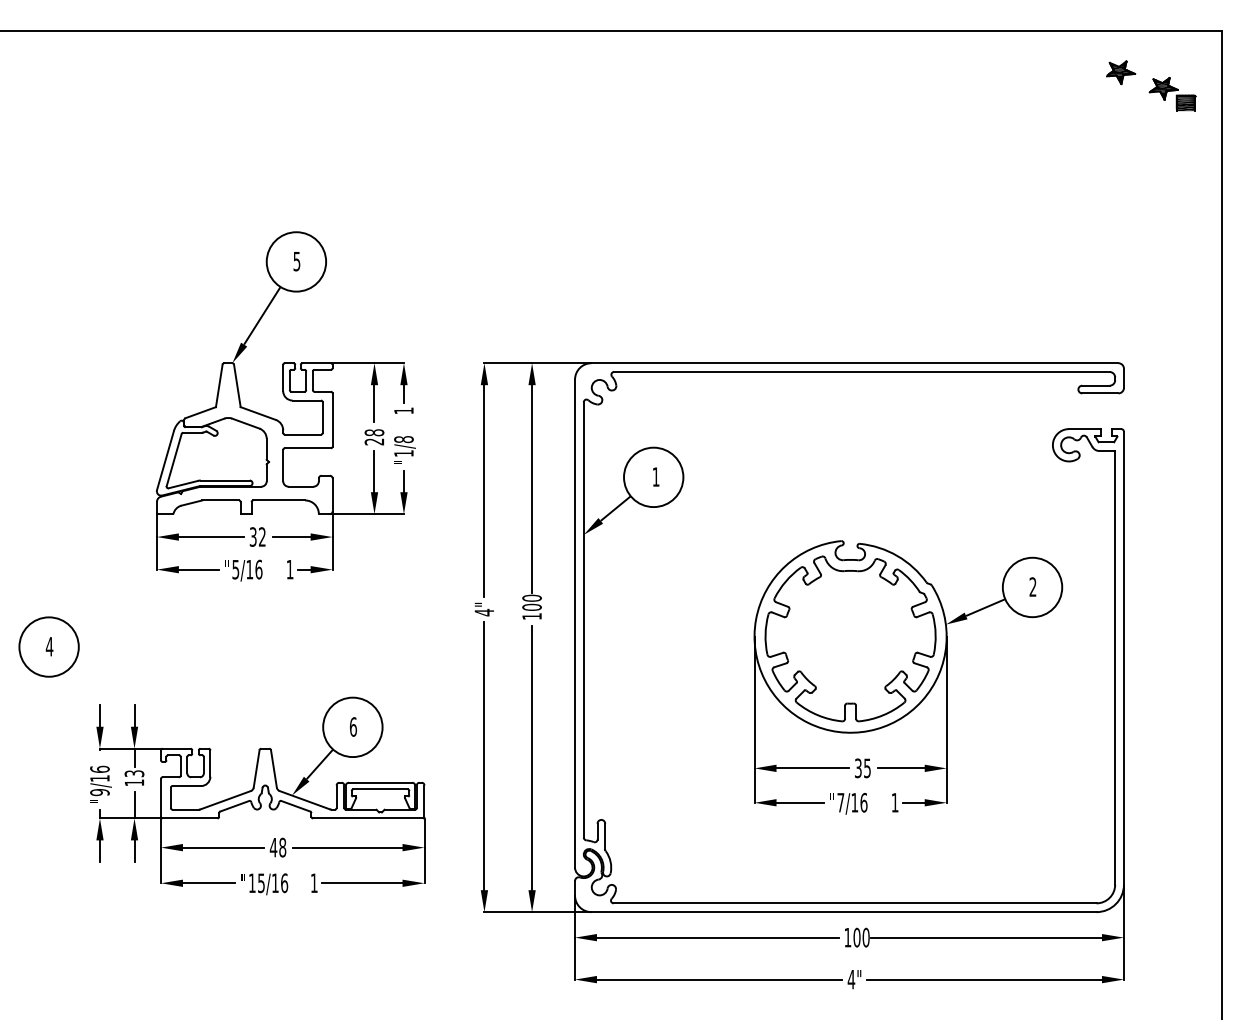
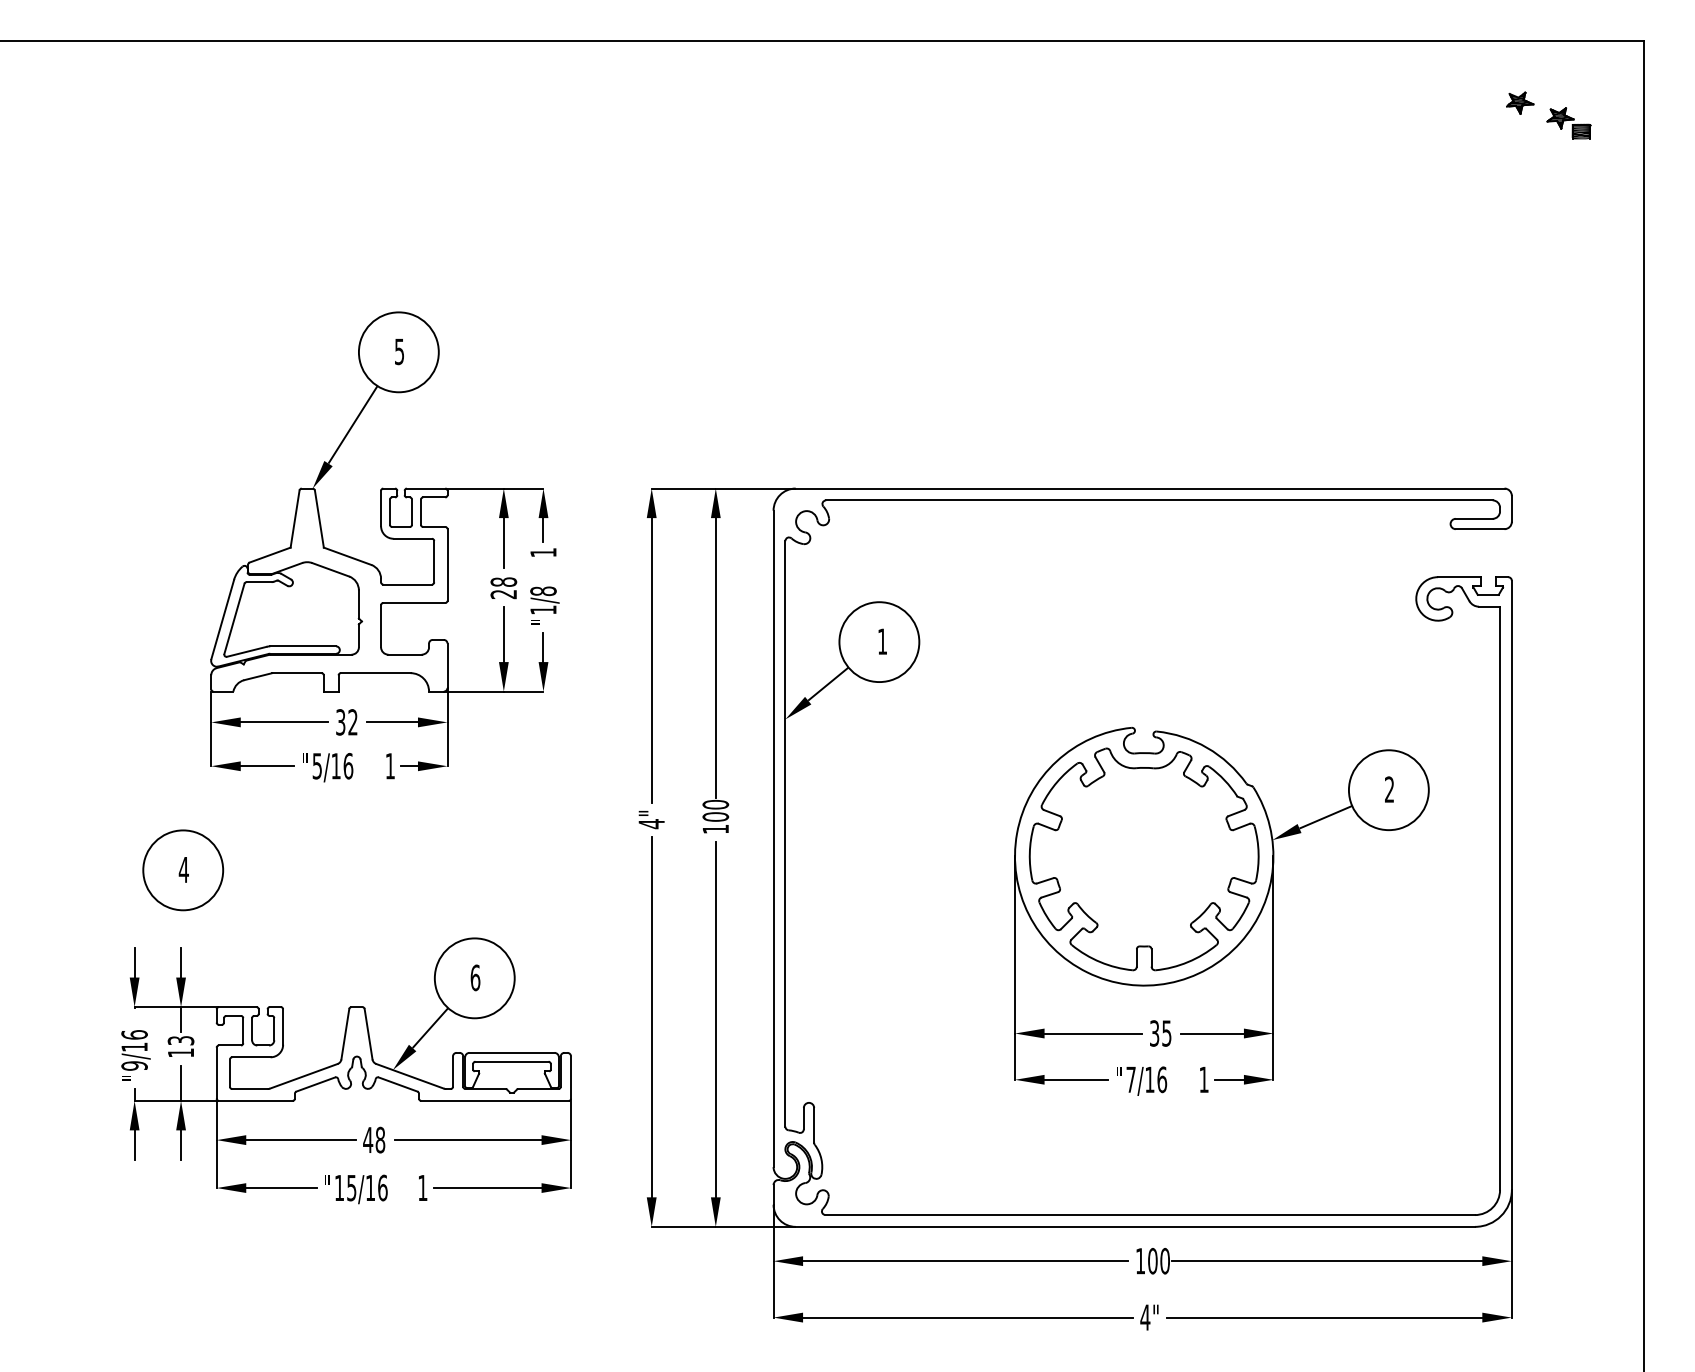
part: (1151, 85) -> (1548, 115), size x0.7
part: (48, 646) -> (182, 869), moved

